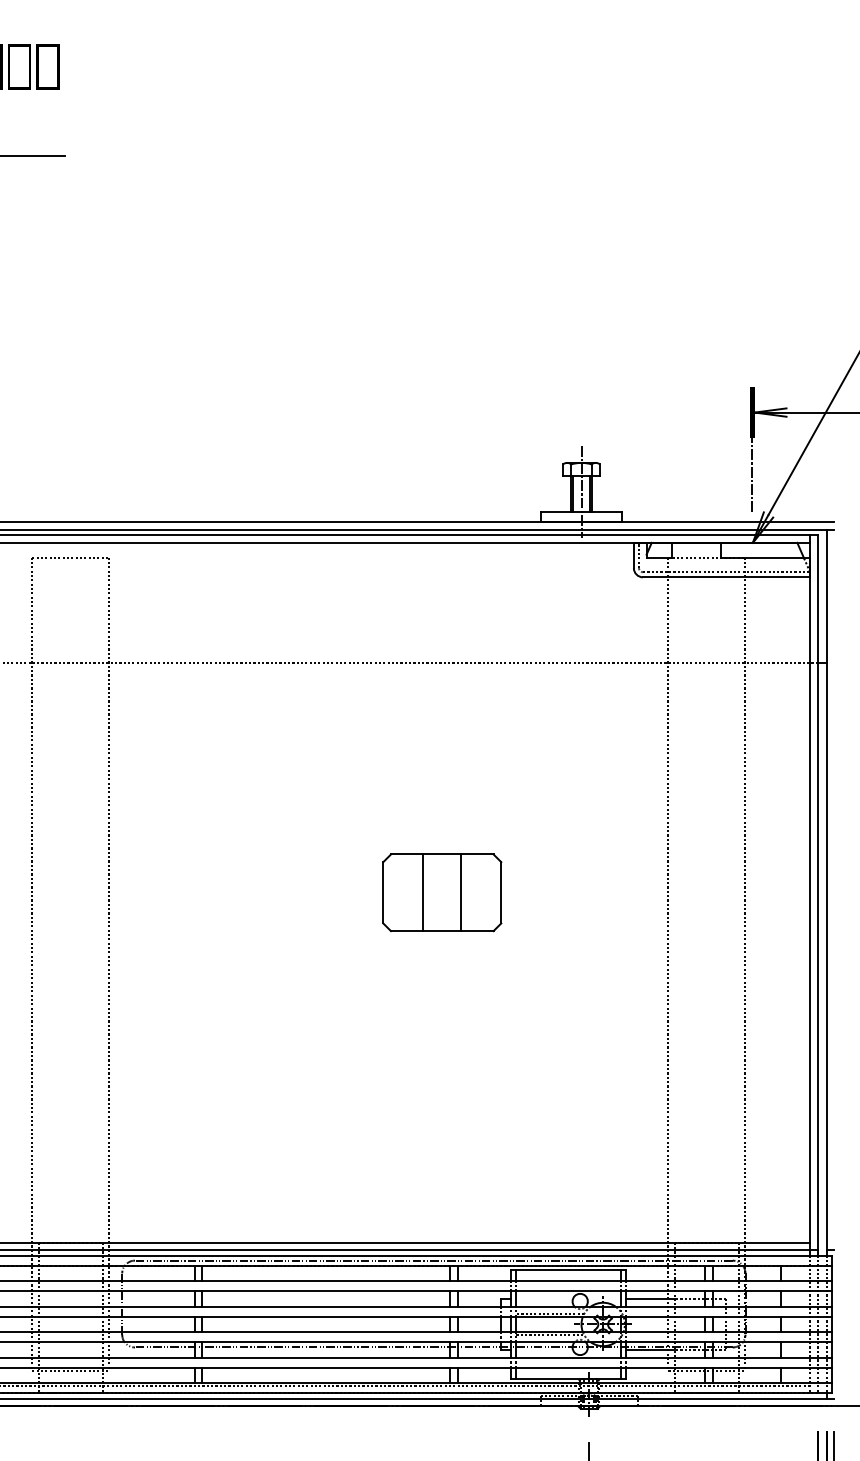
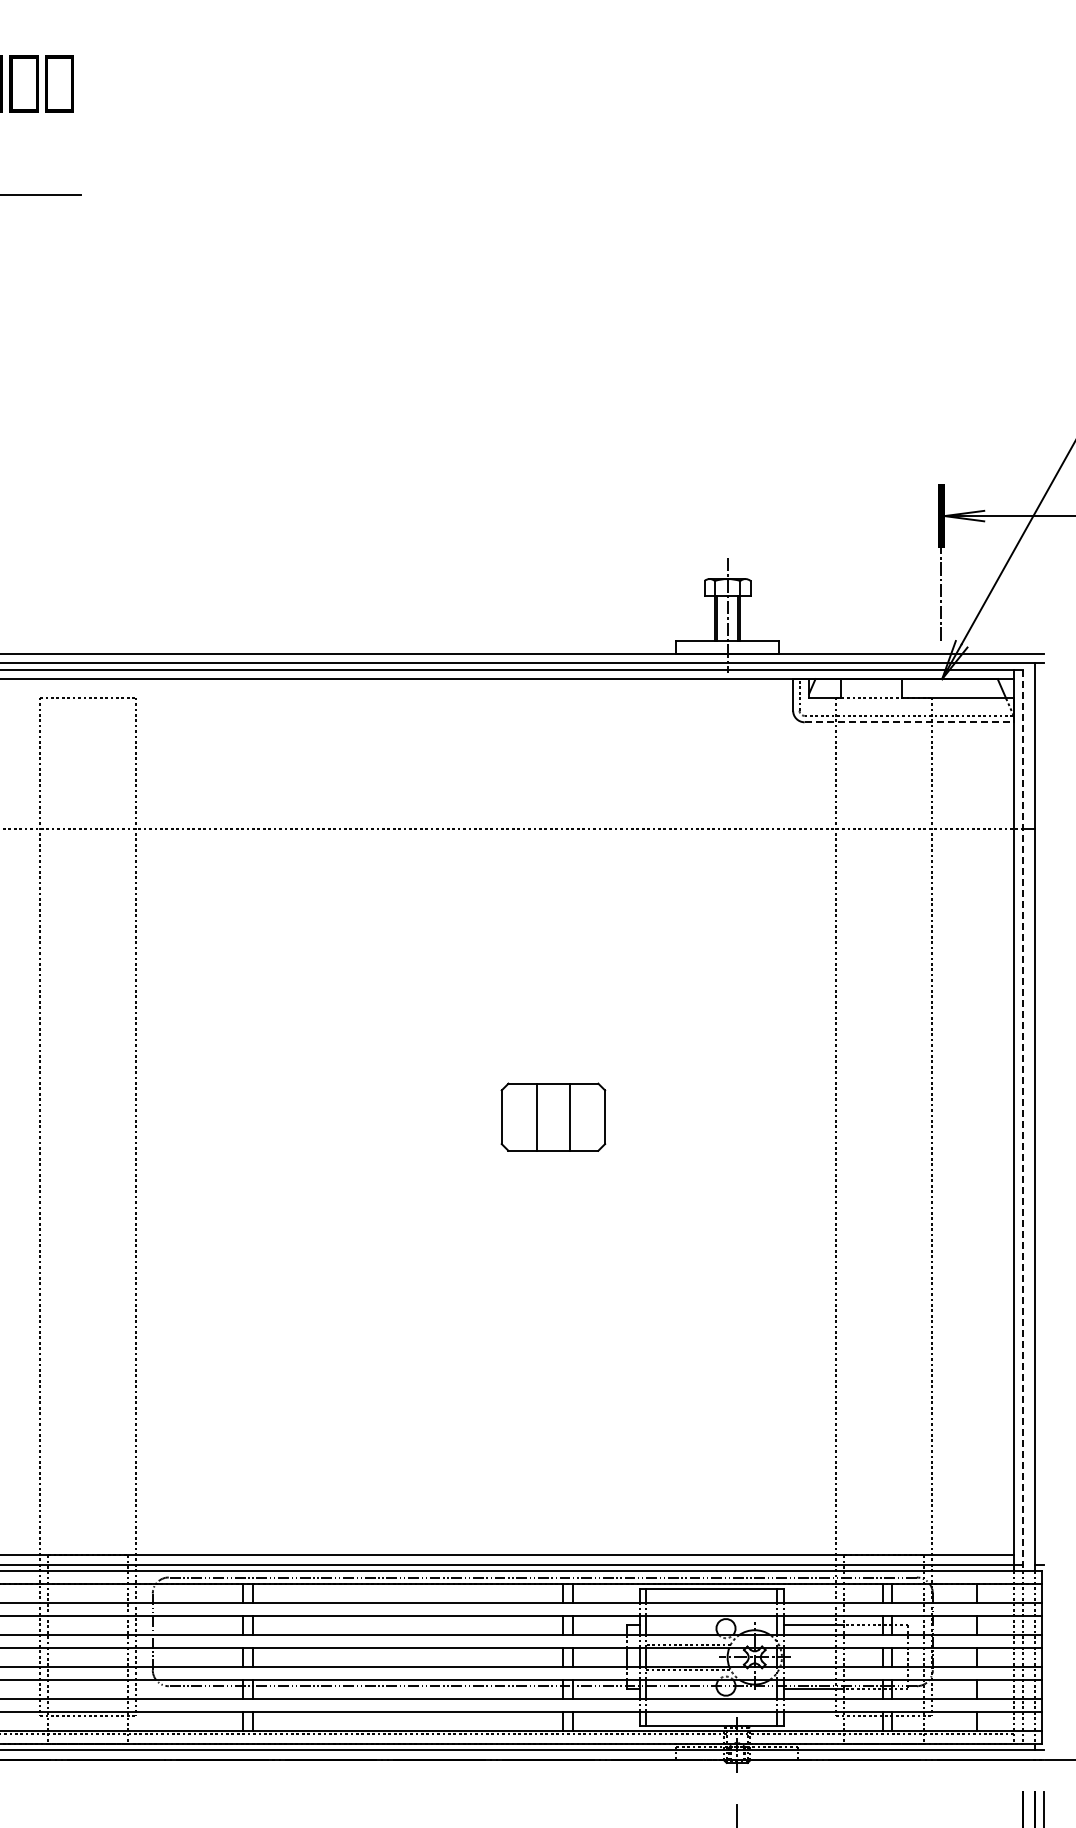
line: (726, 577) -> (909, 722), solid -> dashed
part: (442, 893) -> (553, 1117), size x0.7
line: (817, 895) -> (1023, 1120), solid -> dashed

